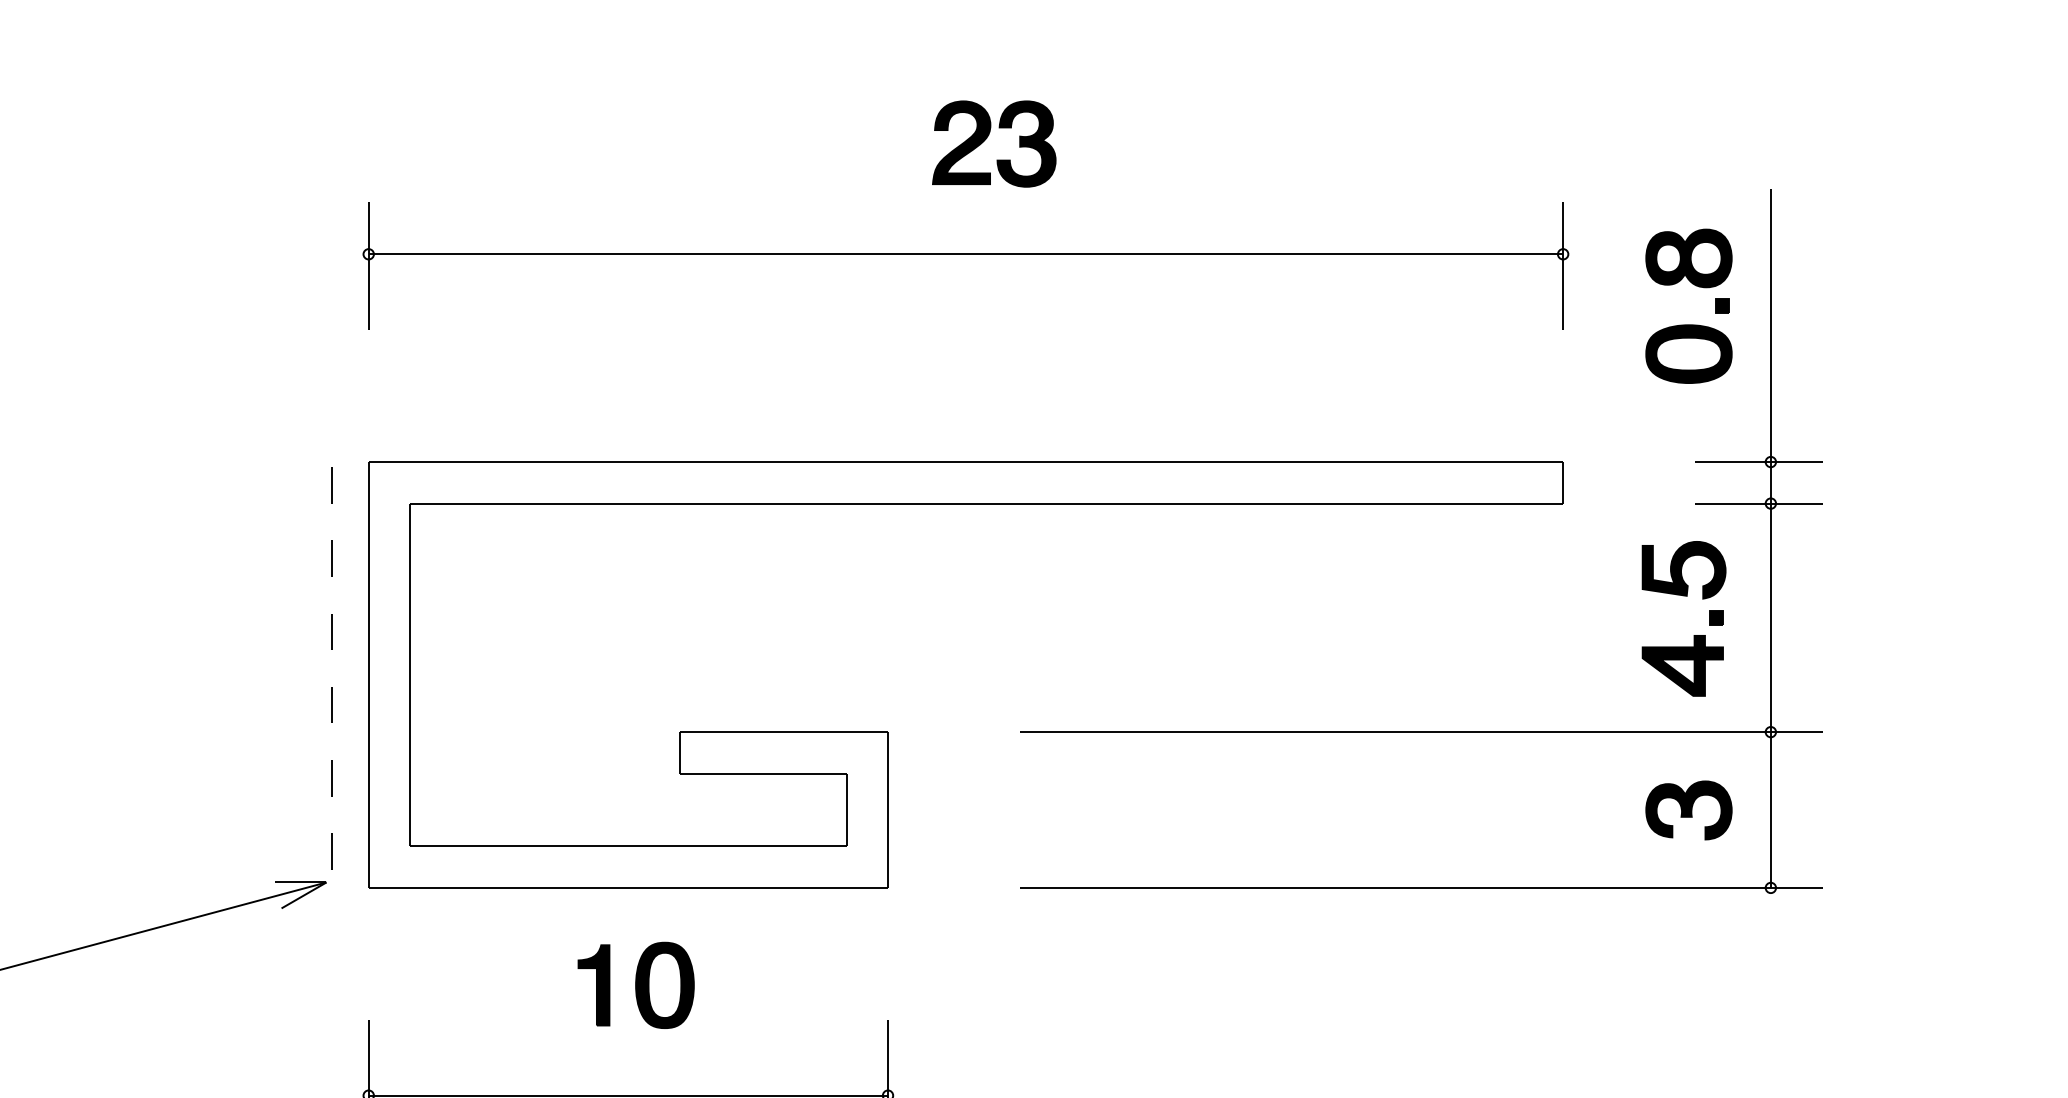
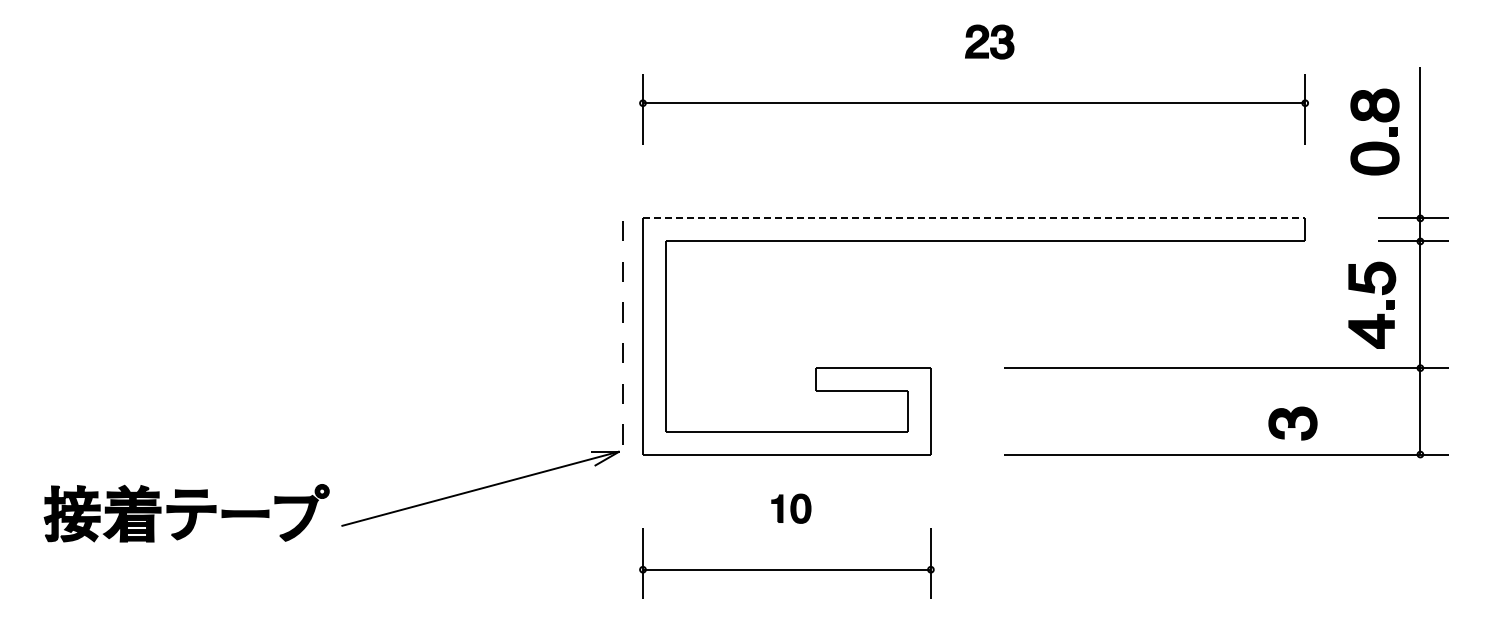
part: (993, 142) -> (989, 41), size x0.7
line: (966, 462) -> (974, 218), solid -> dashed
part: (1688, 810) -> (1292, 423), moved
part: (636, 985) -> (791, 508), size x0.6

